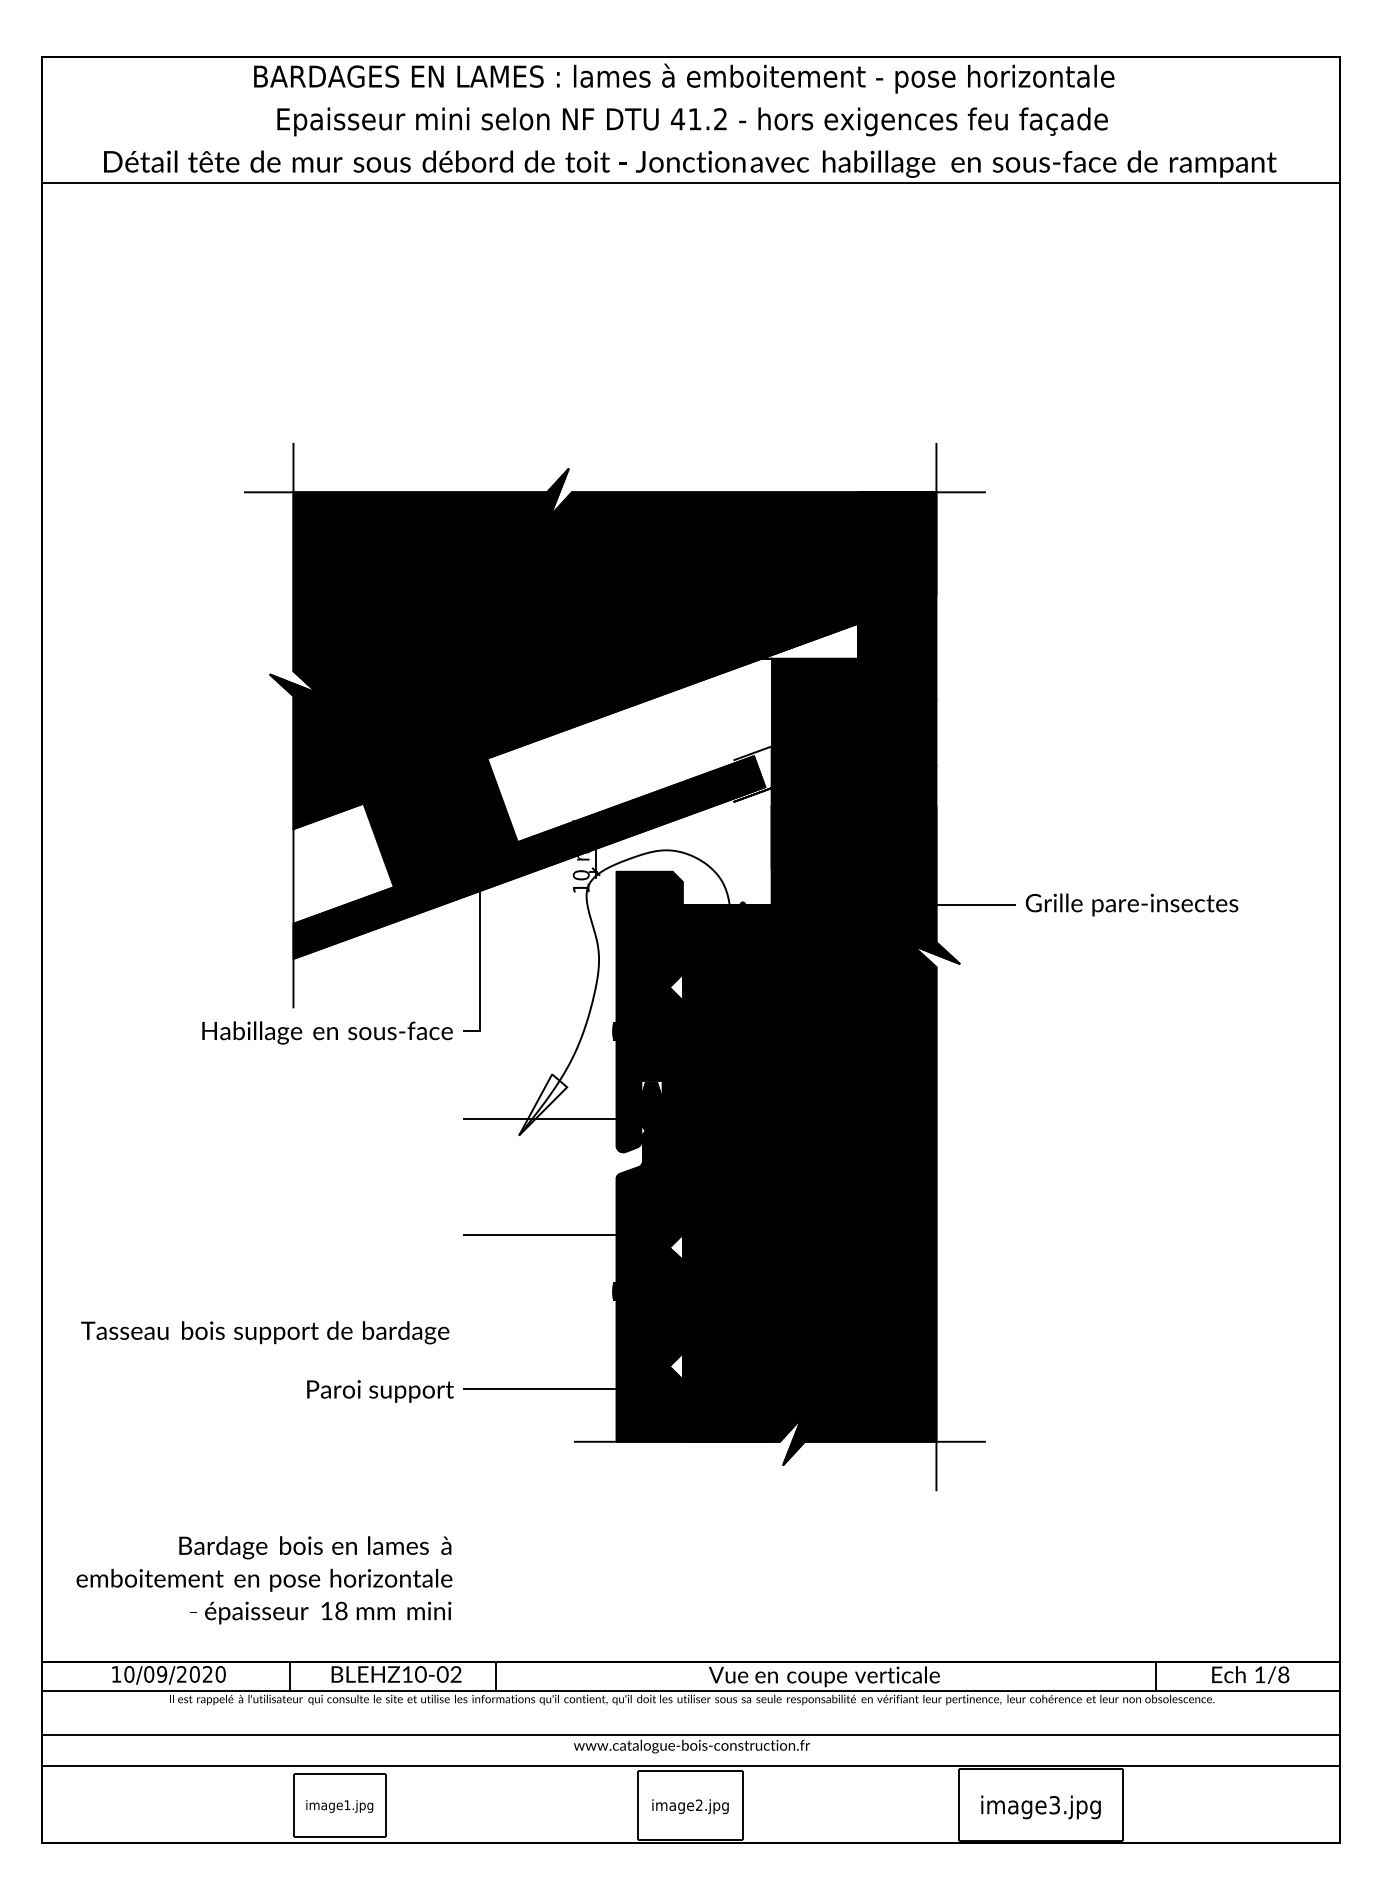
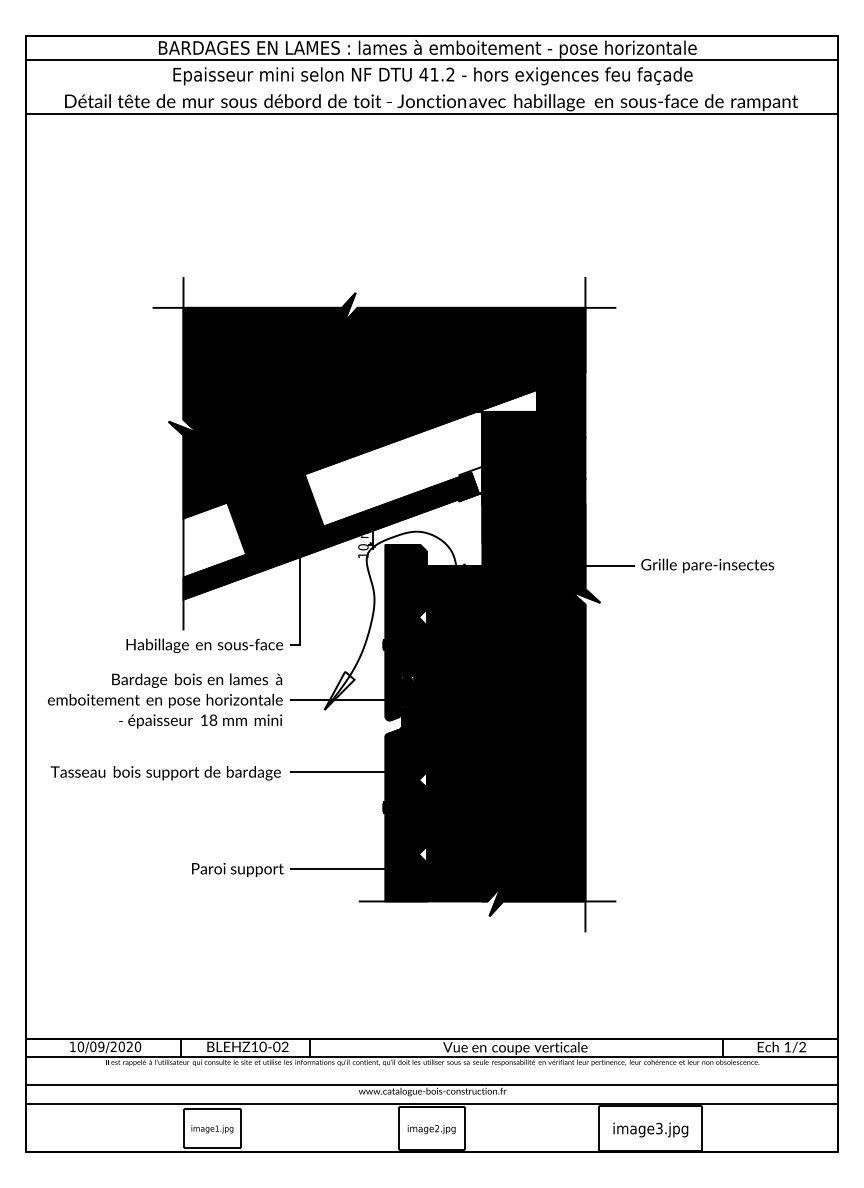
line: (690, 96) -> (431, 60), added
text: (264, 1333) -> (165, 773), moved
text: (264, 1579) -> (165, 700), moved
text: (1283, 1675) -> (802, 1047), 1/8 -> 1/2

